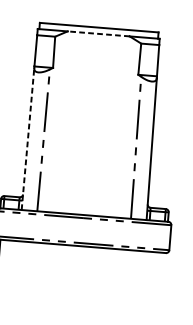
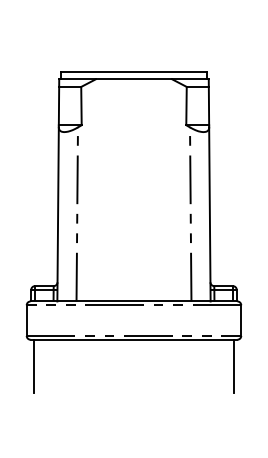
line: (98, 34) -> (133, 79), dashed -> solid
line: (28, 138) -> (58, 213), dashed -> solid
line: (161, 274) -> (233, 366), added

